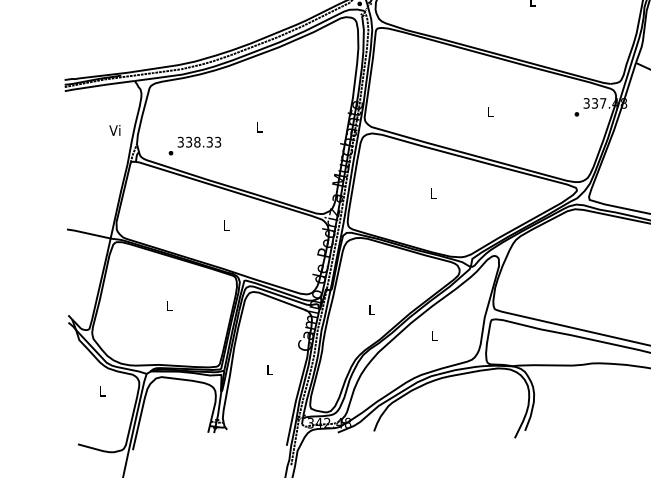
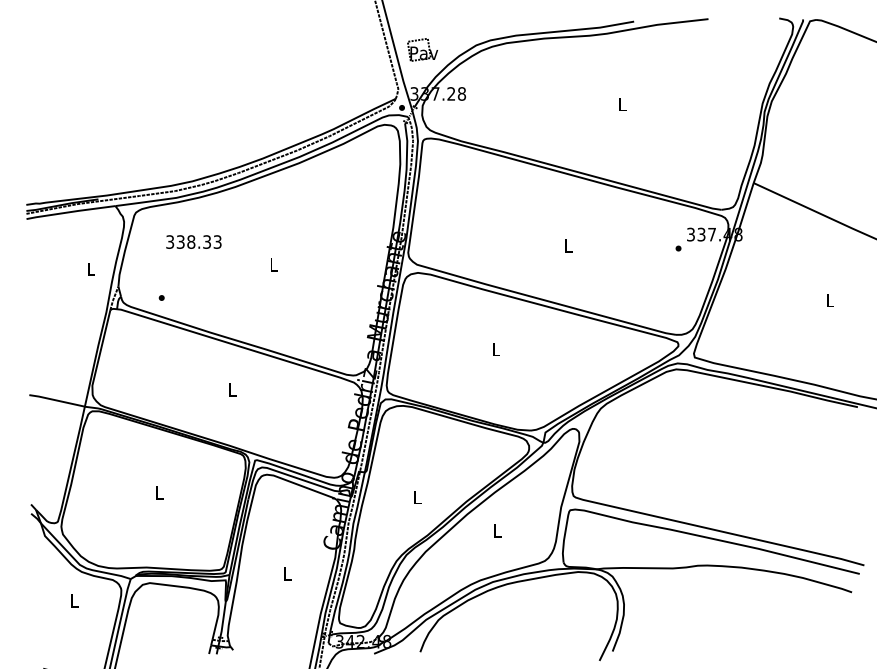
text: (115, 130) -> (90, 268), Vi -> L
text: (199, 141) -> (193, 241), moved

